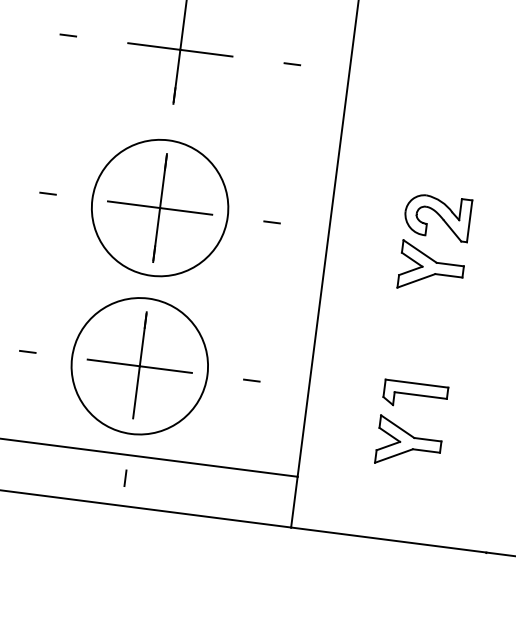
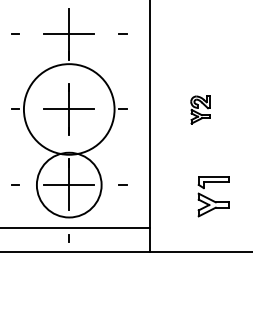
circle: (158, 207) -> (68, 109), size x1.4
part: (434, 243) -> (200, 109), size x0.6
part: (411, 425) -> (213, 196), moved

